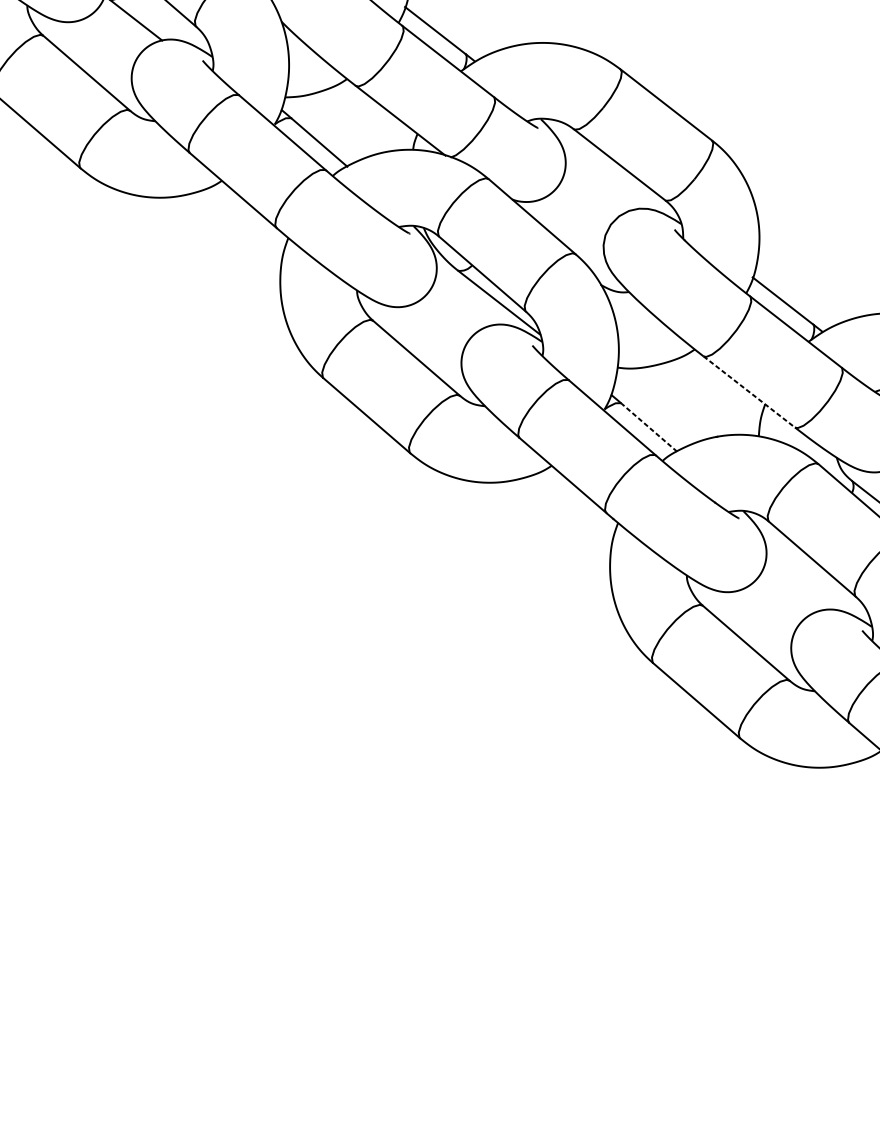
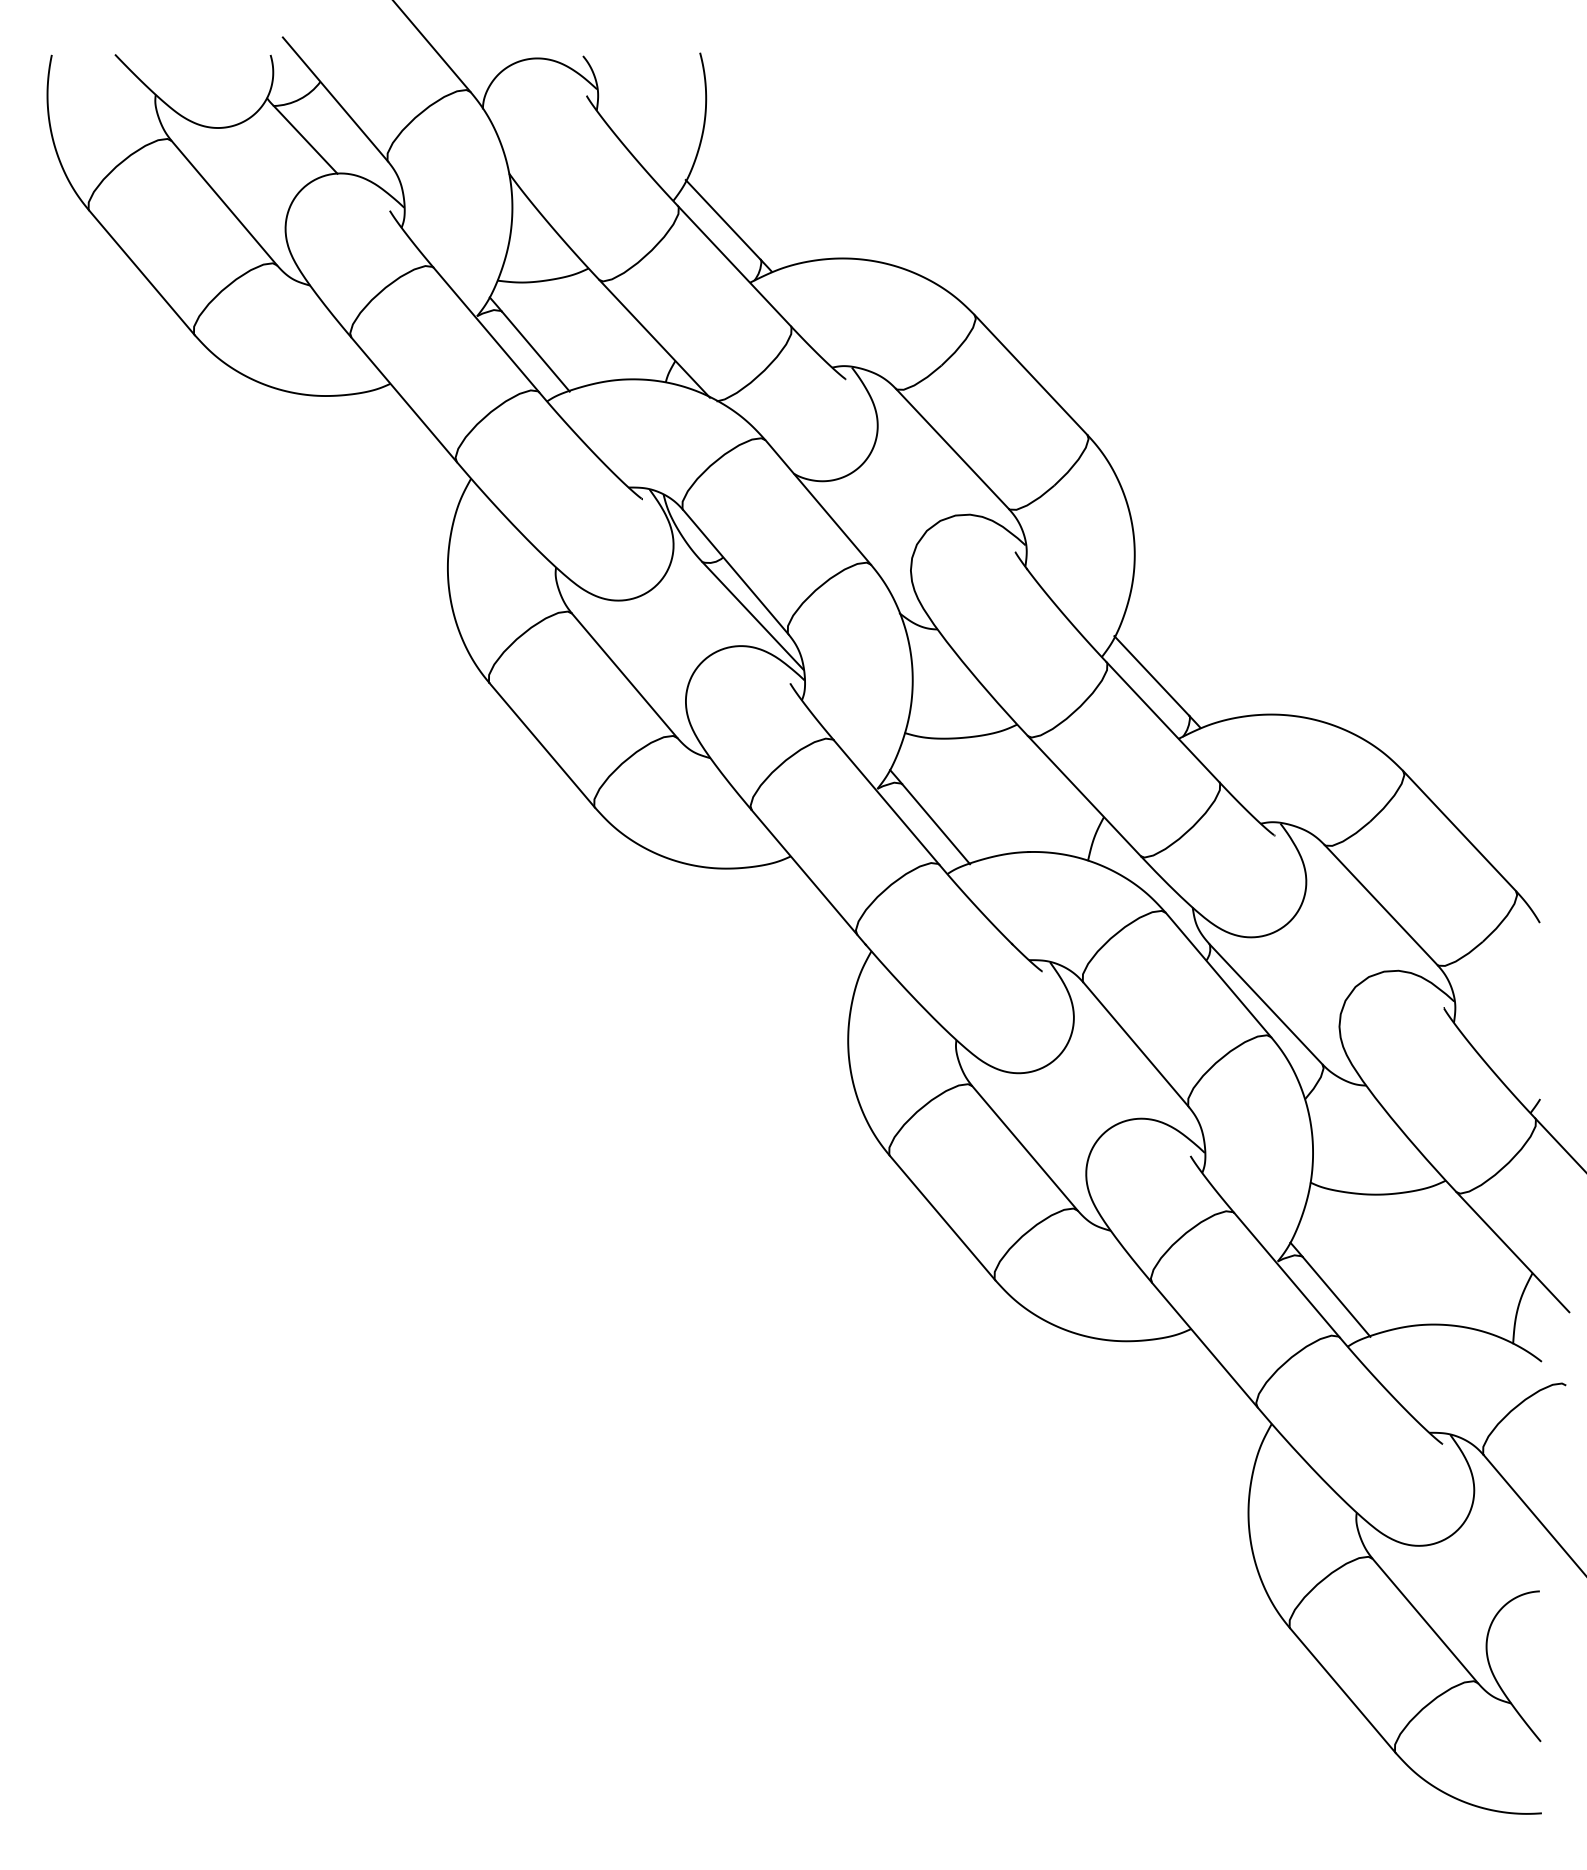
line: (749, 392) -> (1084, 796), dashed -> solid
line: (649, 427) -> (936, 824), dashed -> solid

